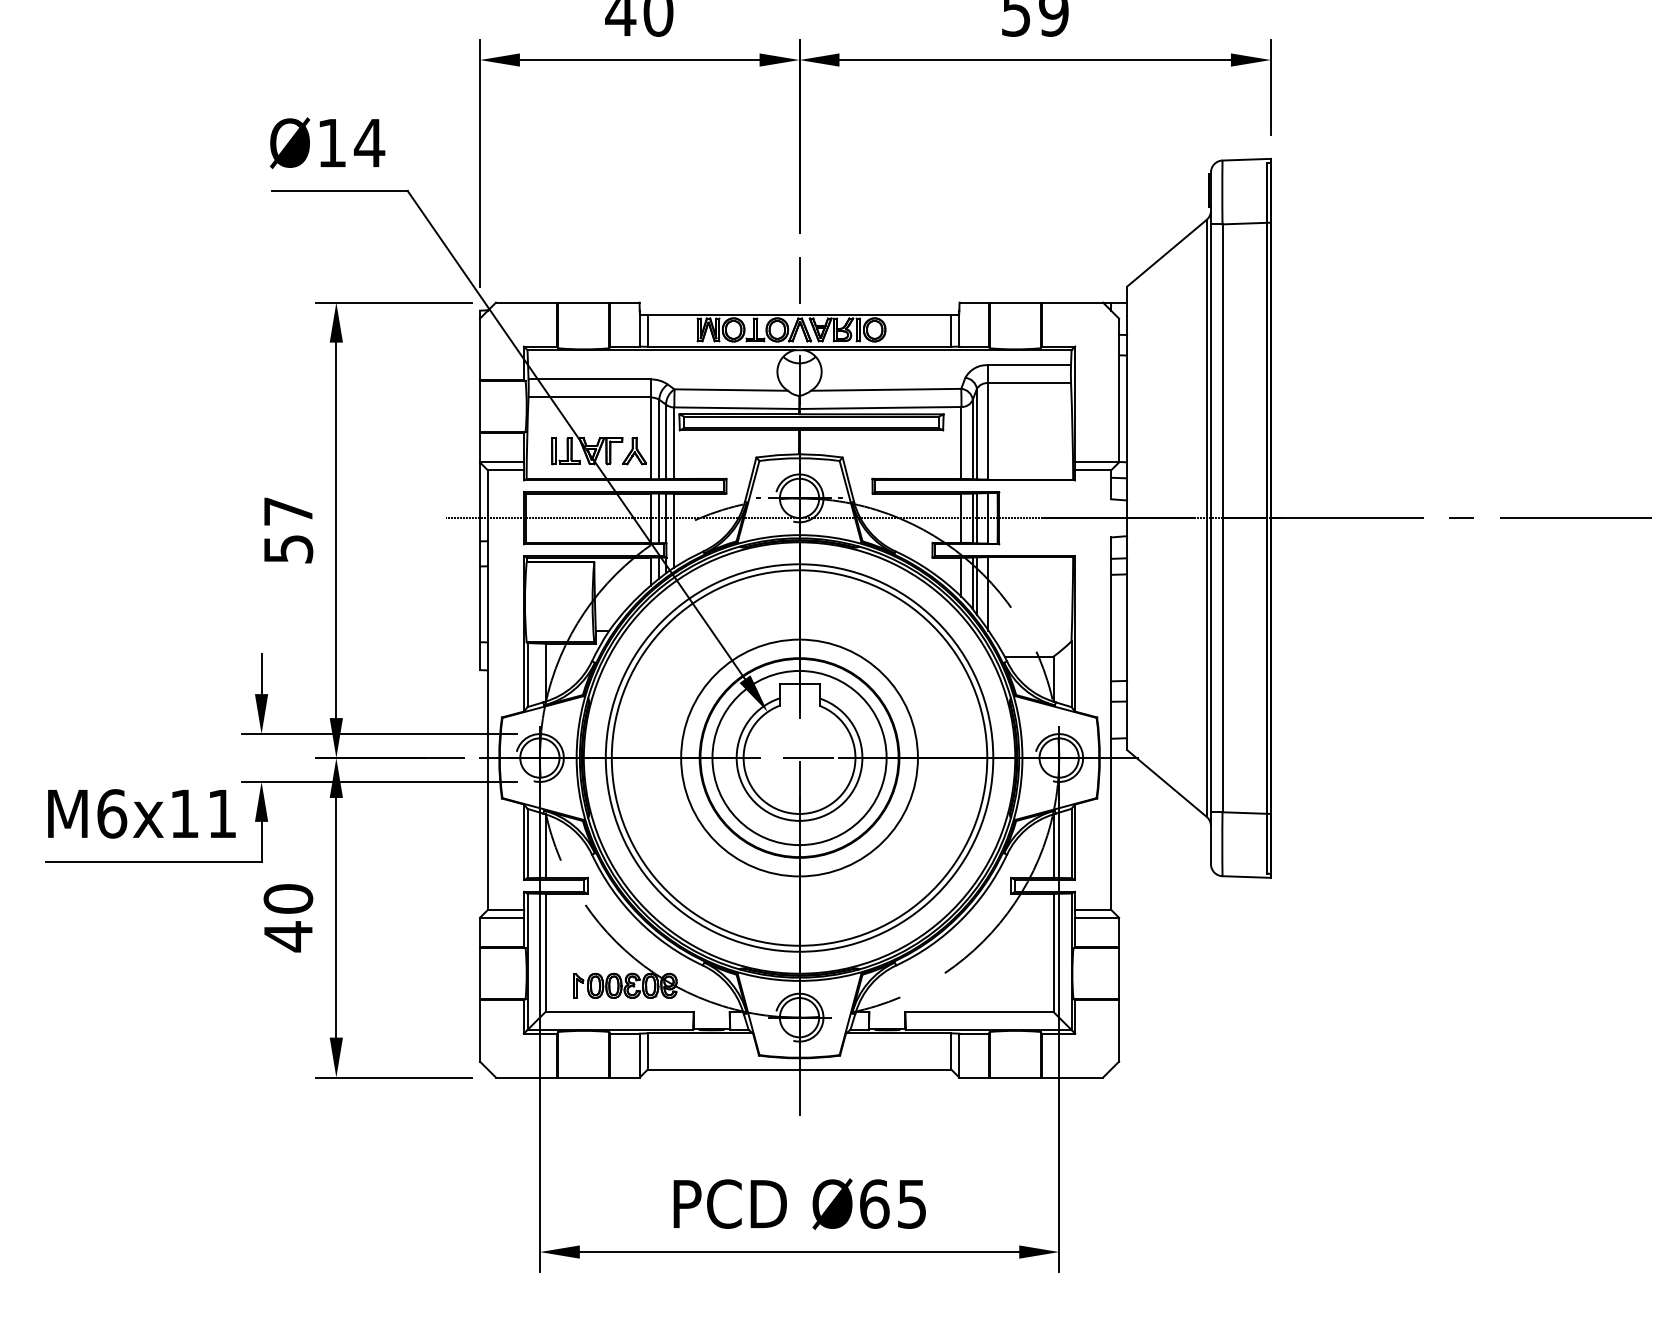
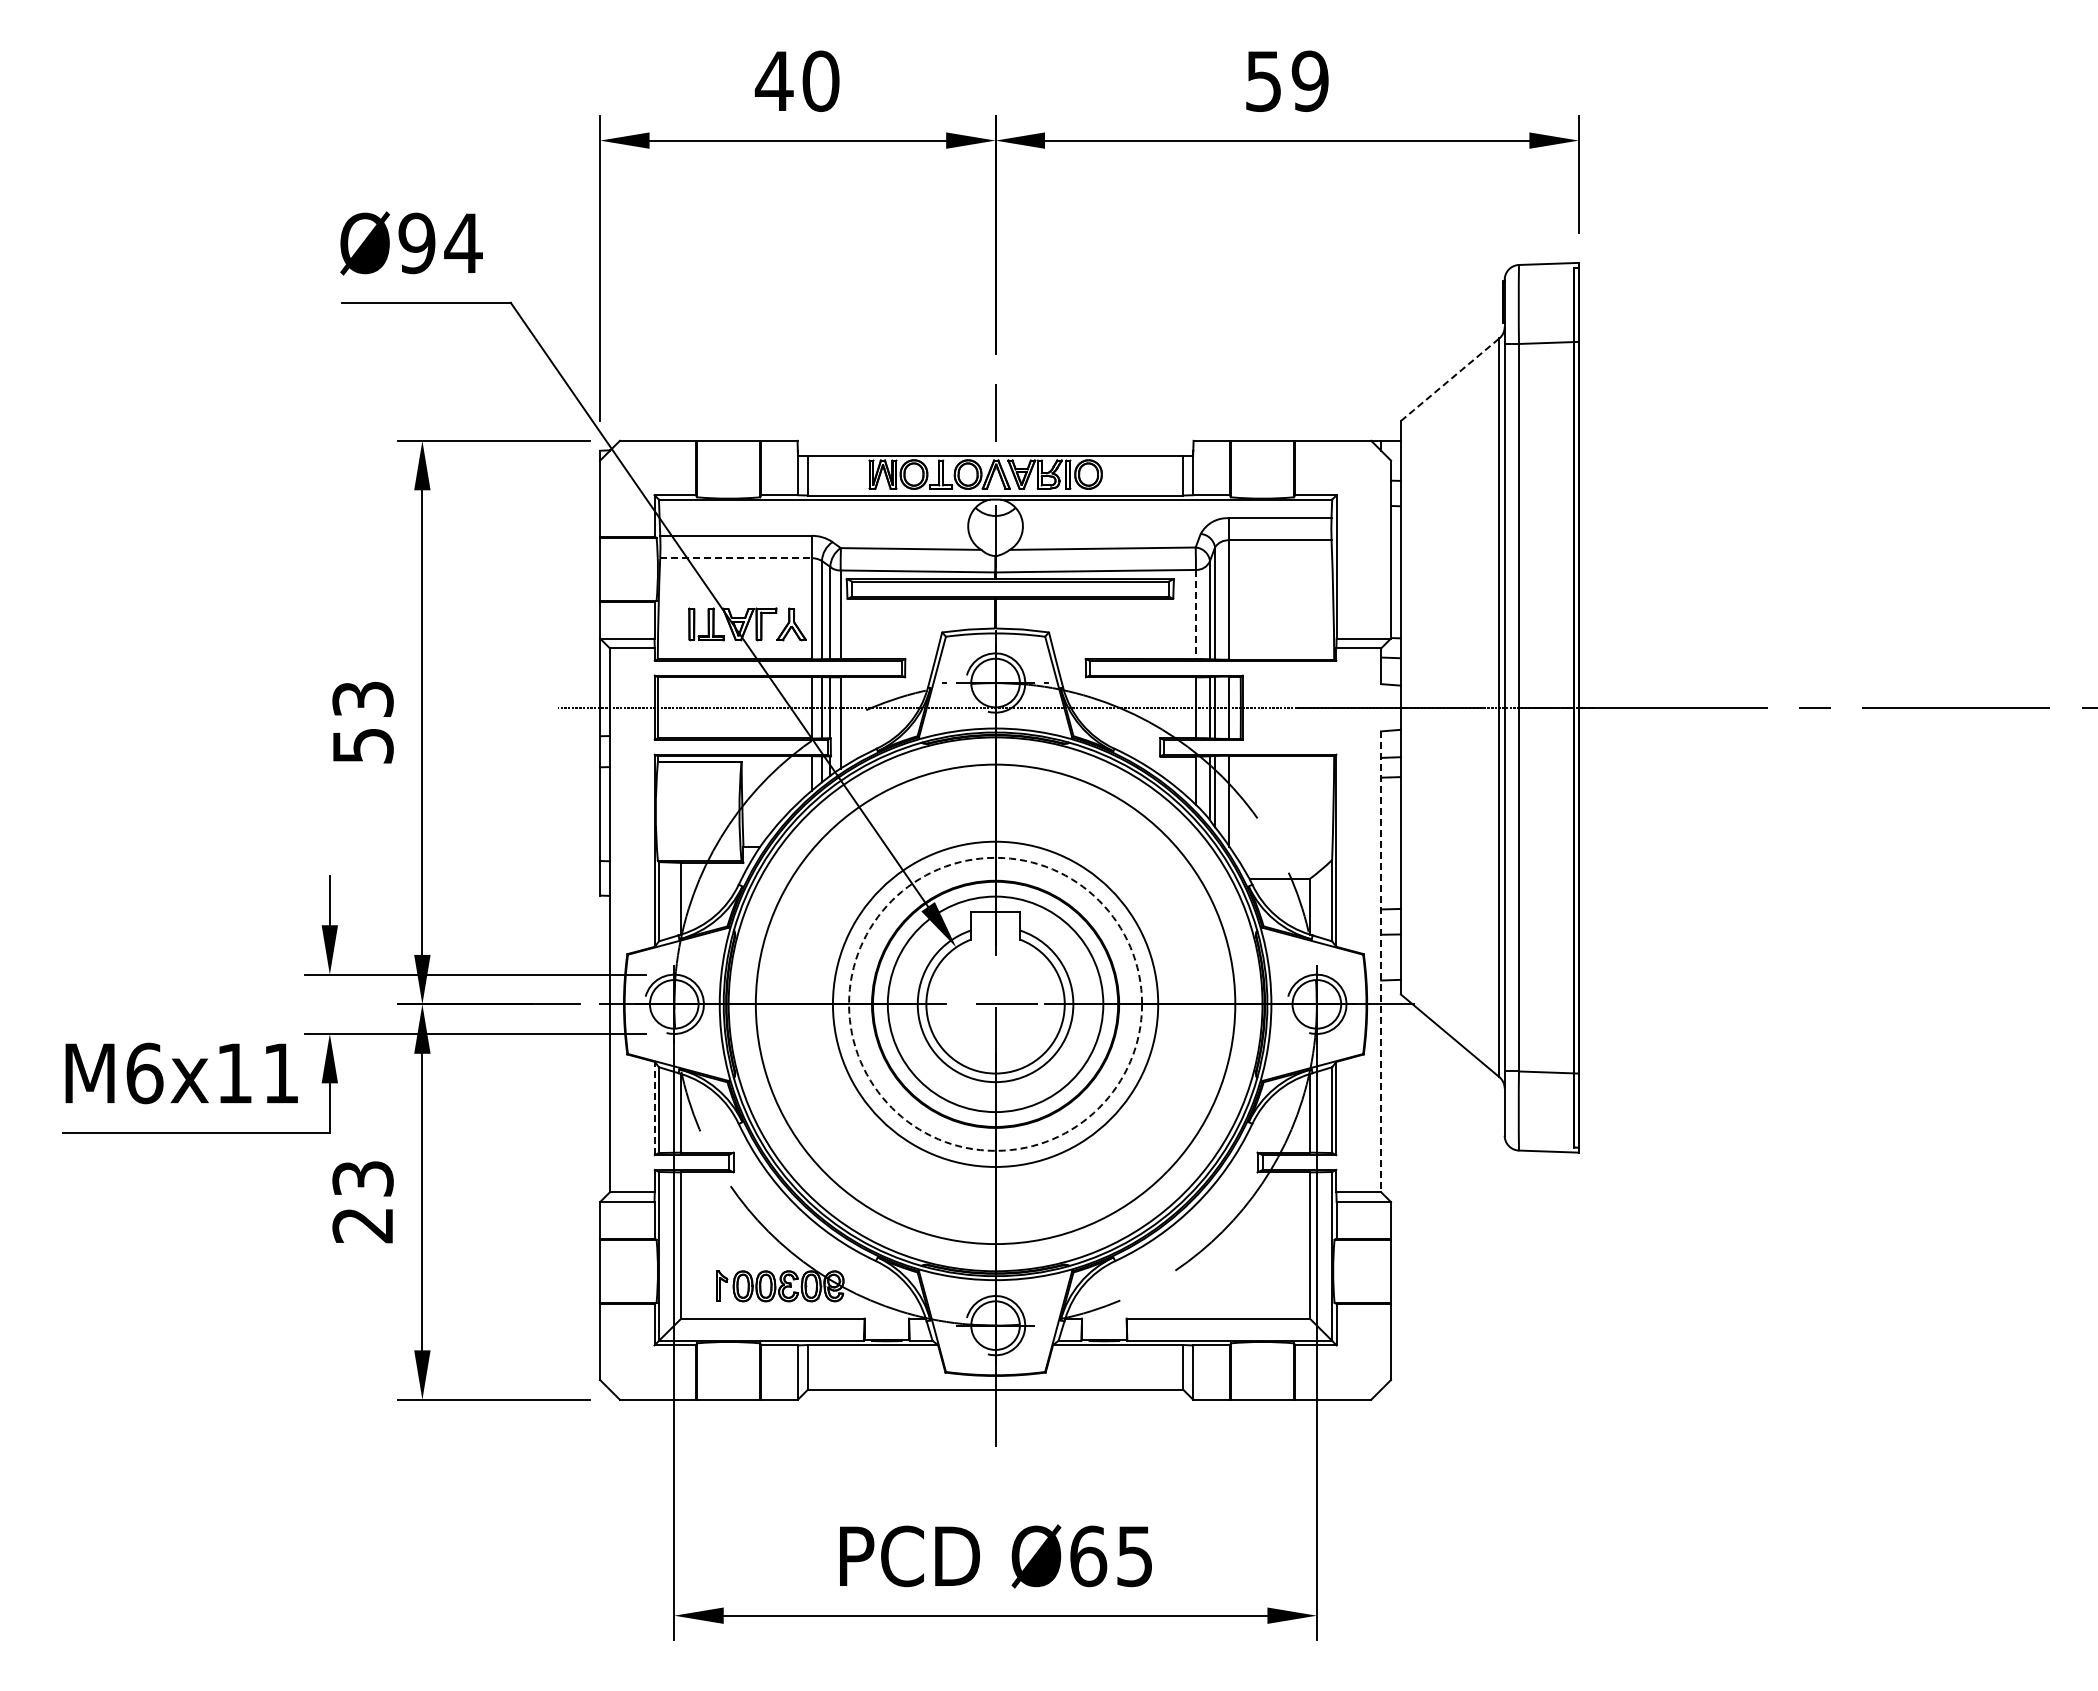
text: (331, 143) -> (416, 243), Ø14 -> Ø94
line: (1167, 253) -> (1450, 379), solid -> dashed
line: (589, 397) -> (735, 558), solid -> dashed
line: (961, 442) -> (1195, 614), solid -> dashed
text: (287, 510) -> (362, 698), 57 -> 53
line: (1111, 724) -> (1381, 962), solid -> dashed
circle: (799, 757) -> (995, 1003), solid -> dashed
circle: (799, 758) -> (995, 1004), size x0.7
line: (523, 842) -> (654, 1108), solid -> dashed
text: (287, 918) -> (362, 1202), 40 -> 23

